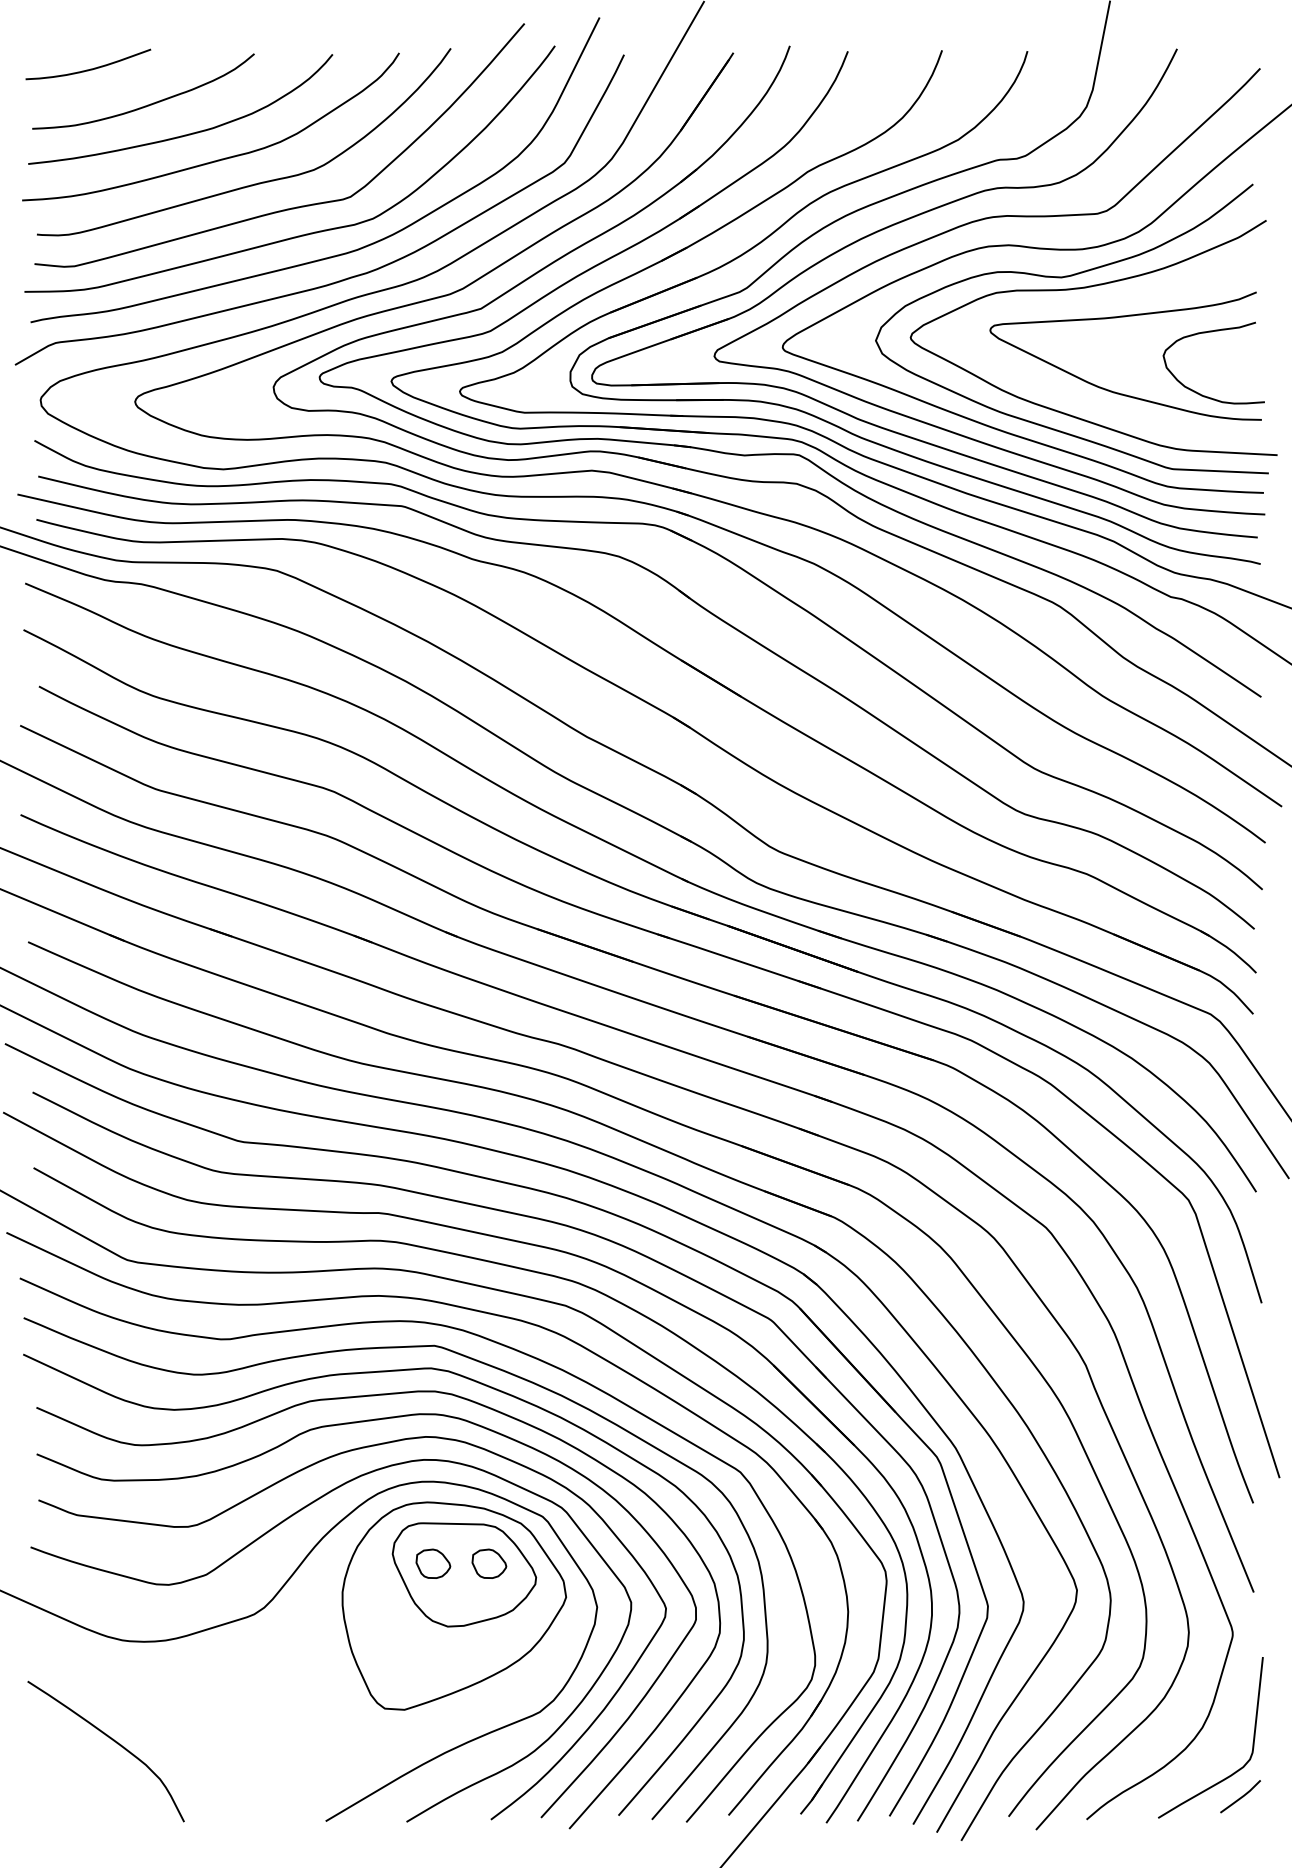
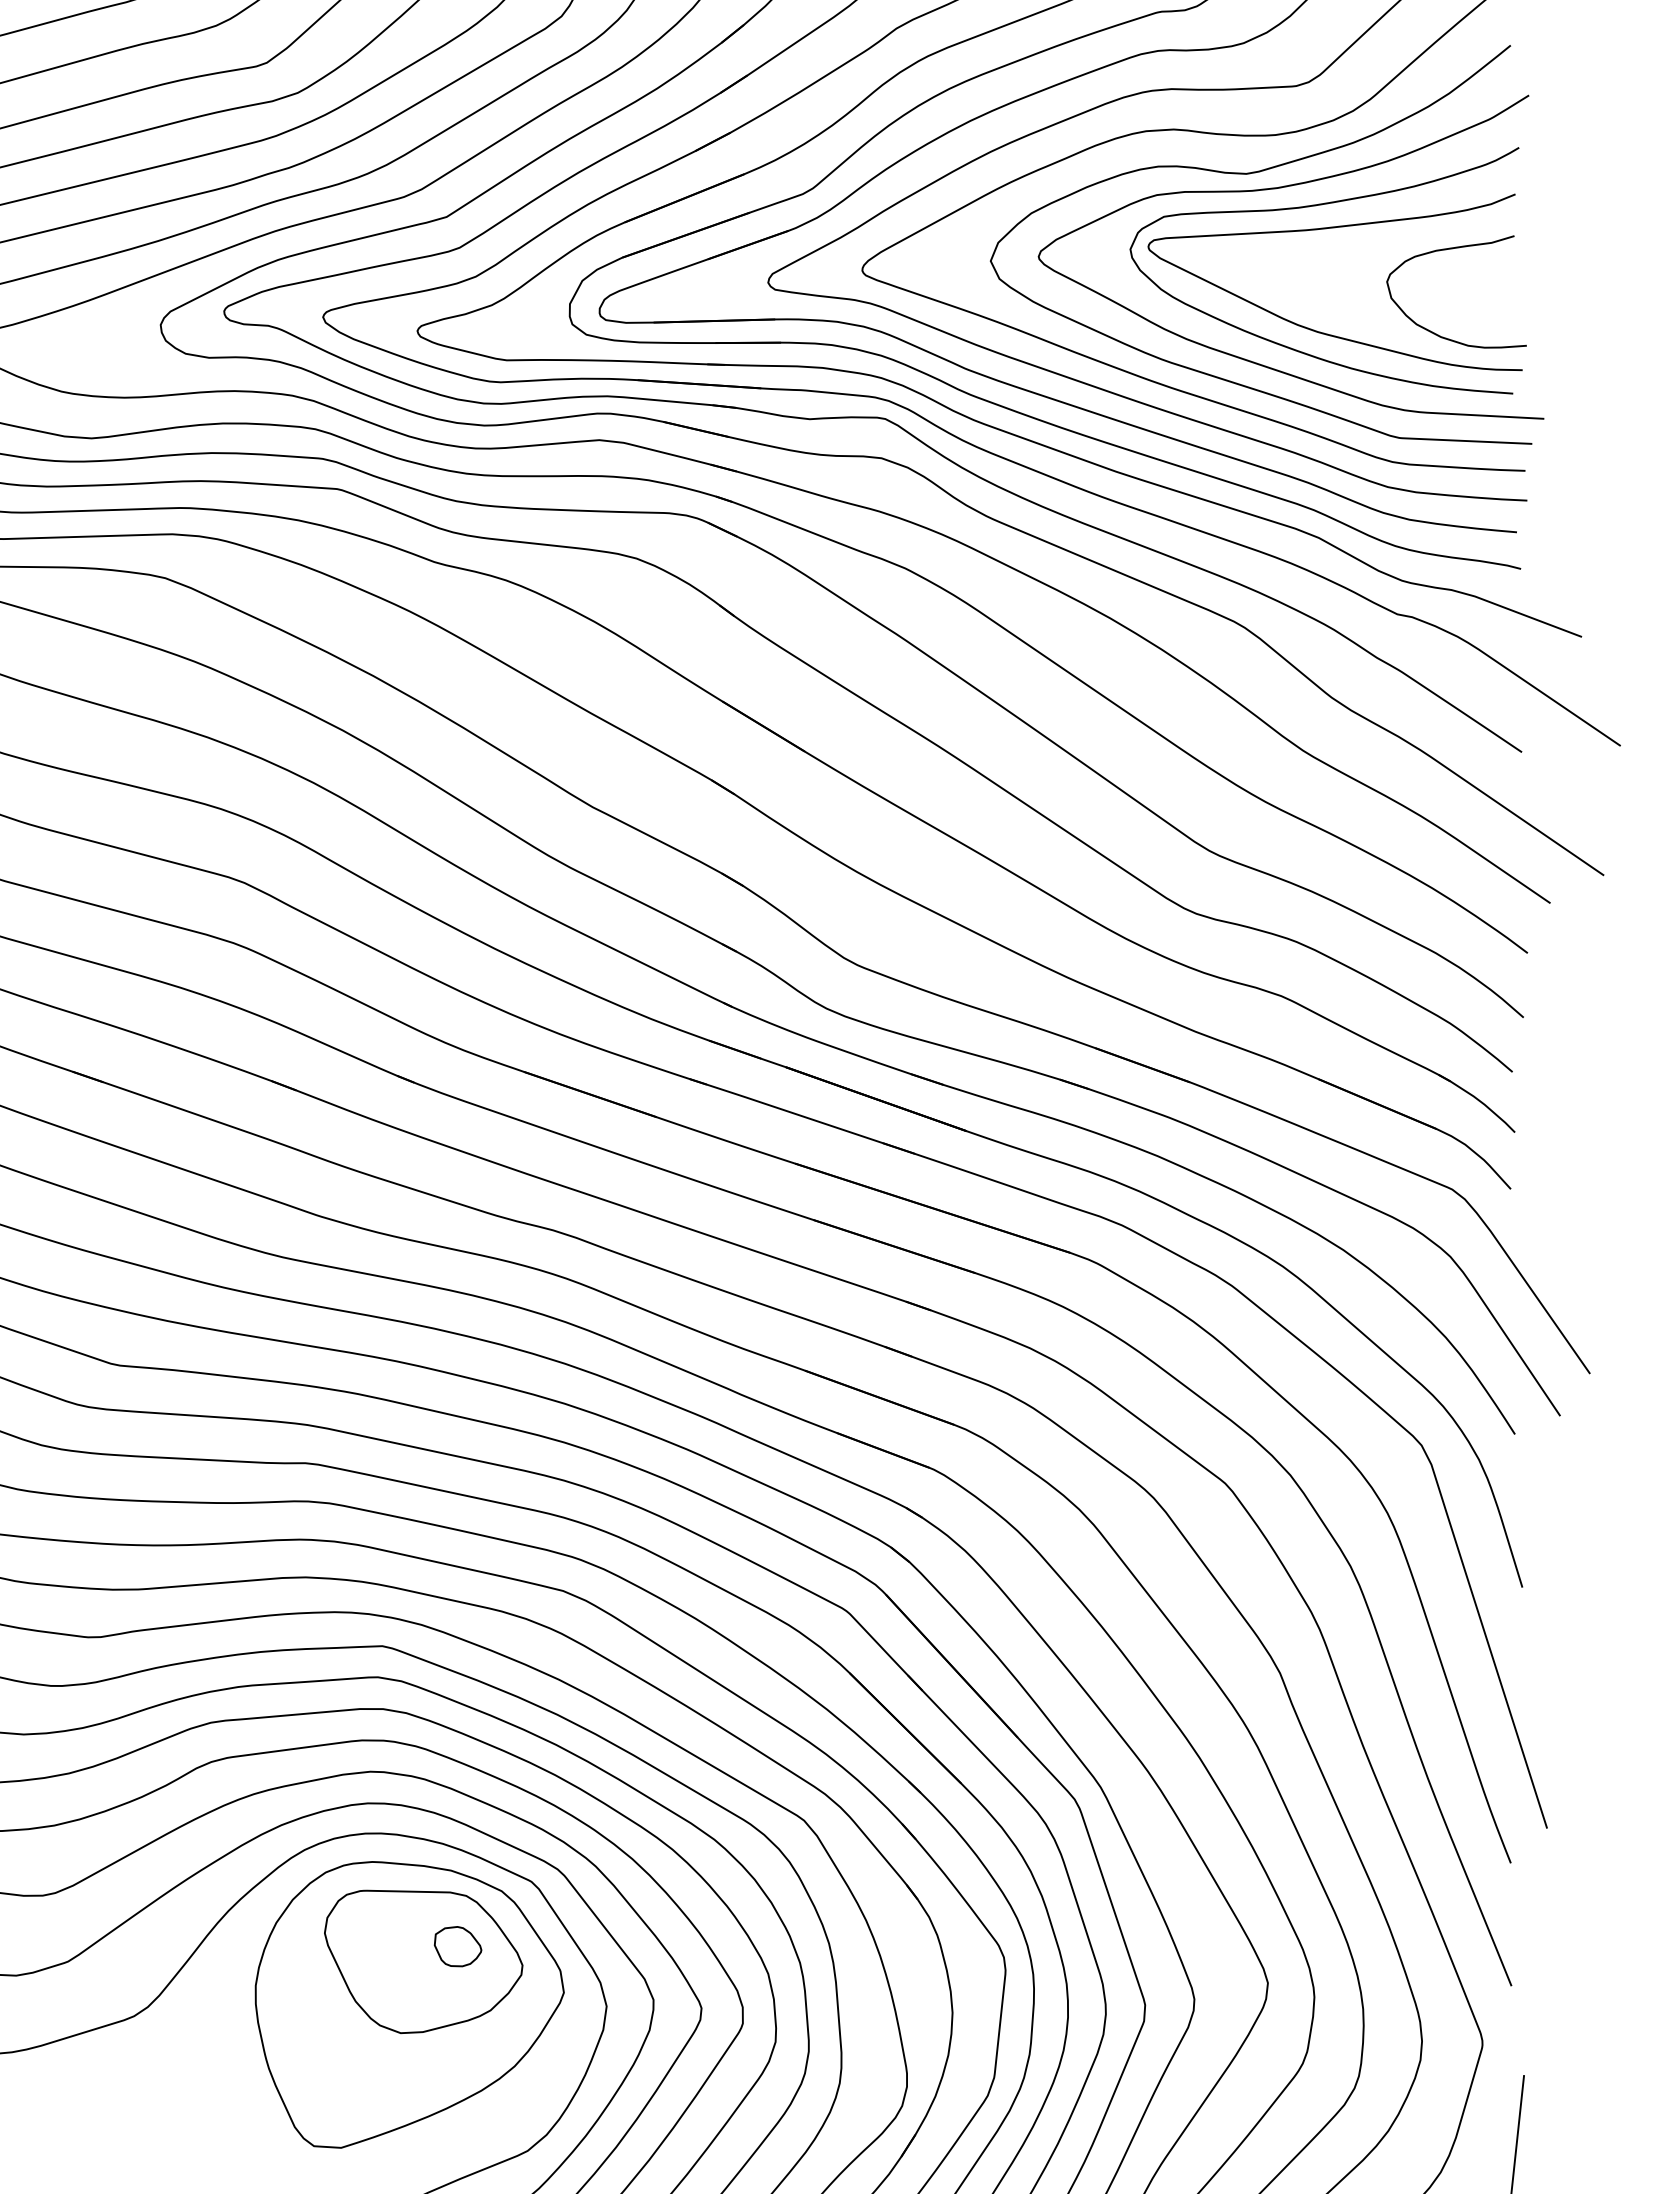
curve: (1111, 301) -> (1315, 207), added
part: (433, 1563) -> (381, 1946), removed

